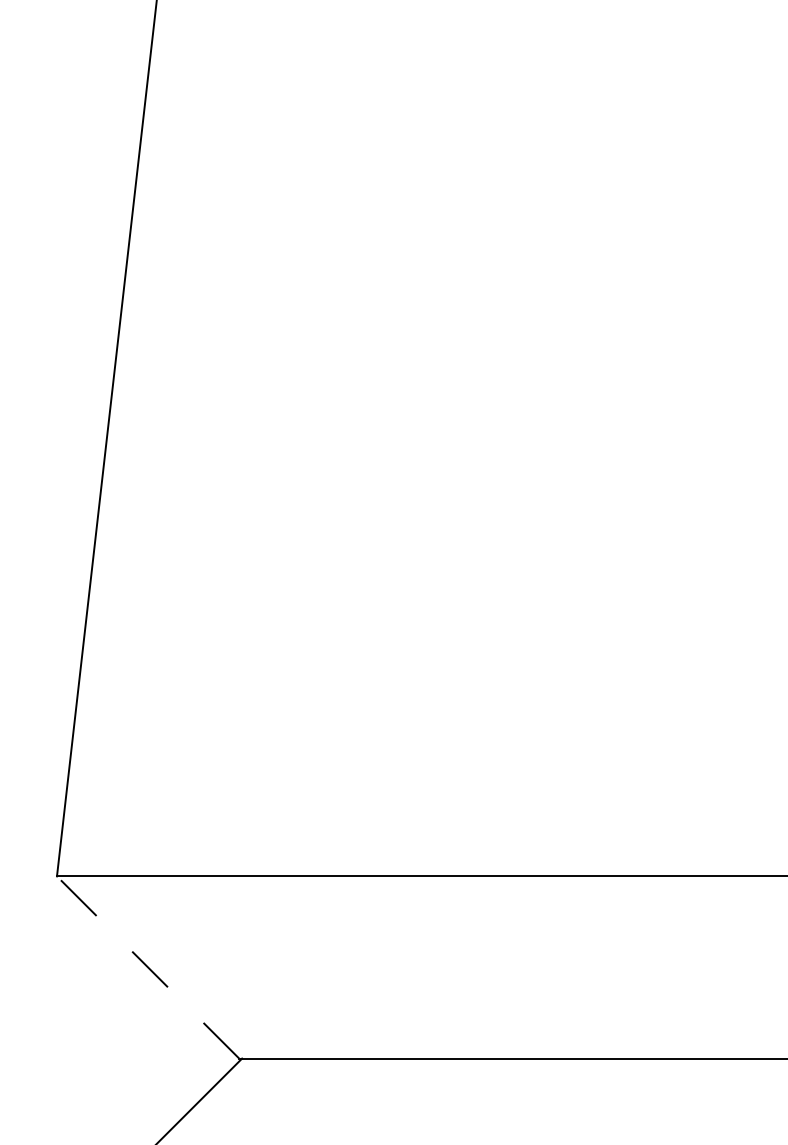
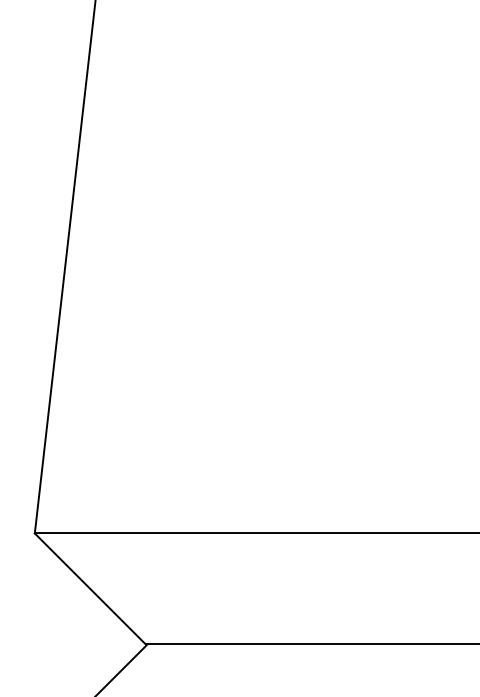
line: (146, 966) -> (89, 588), dashed -> solid

